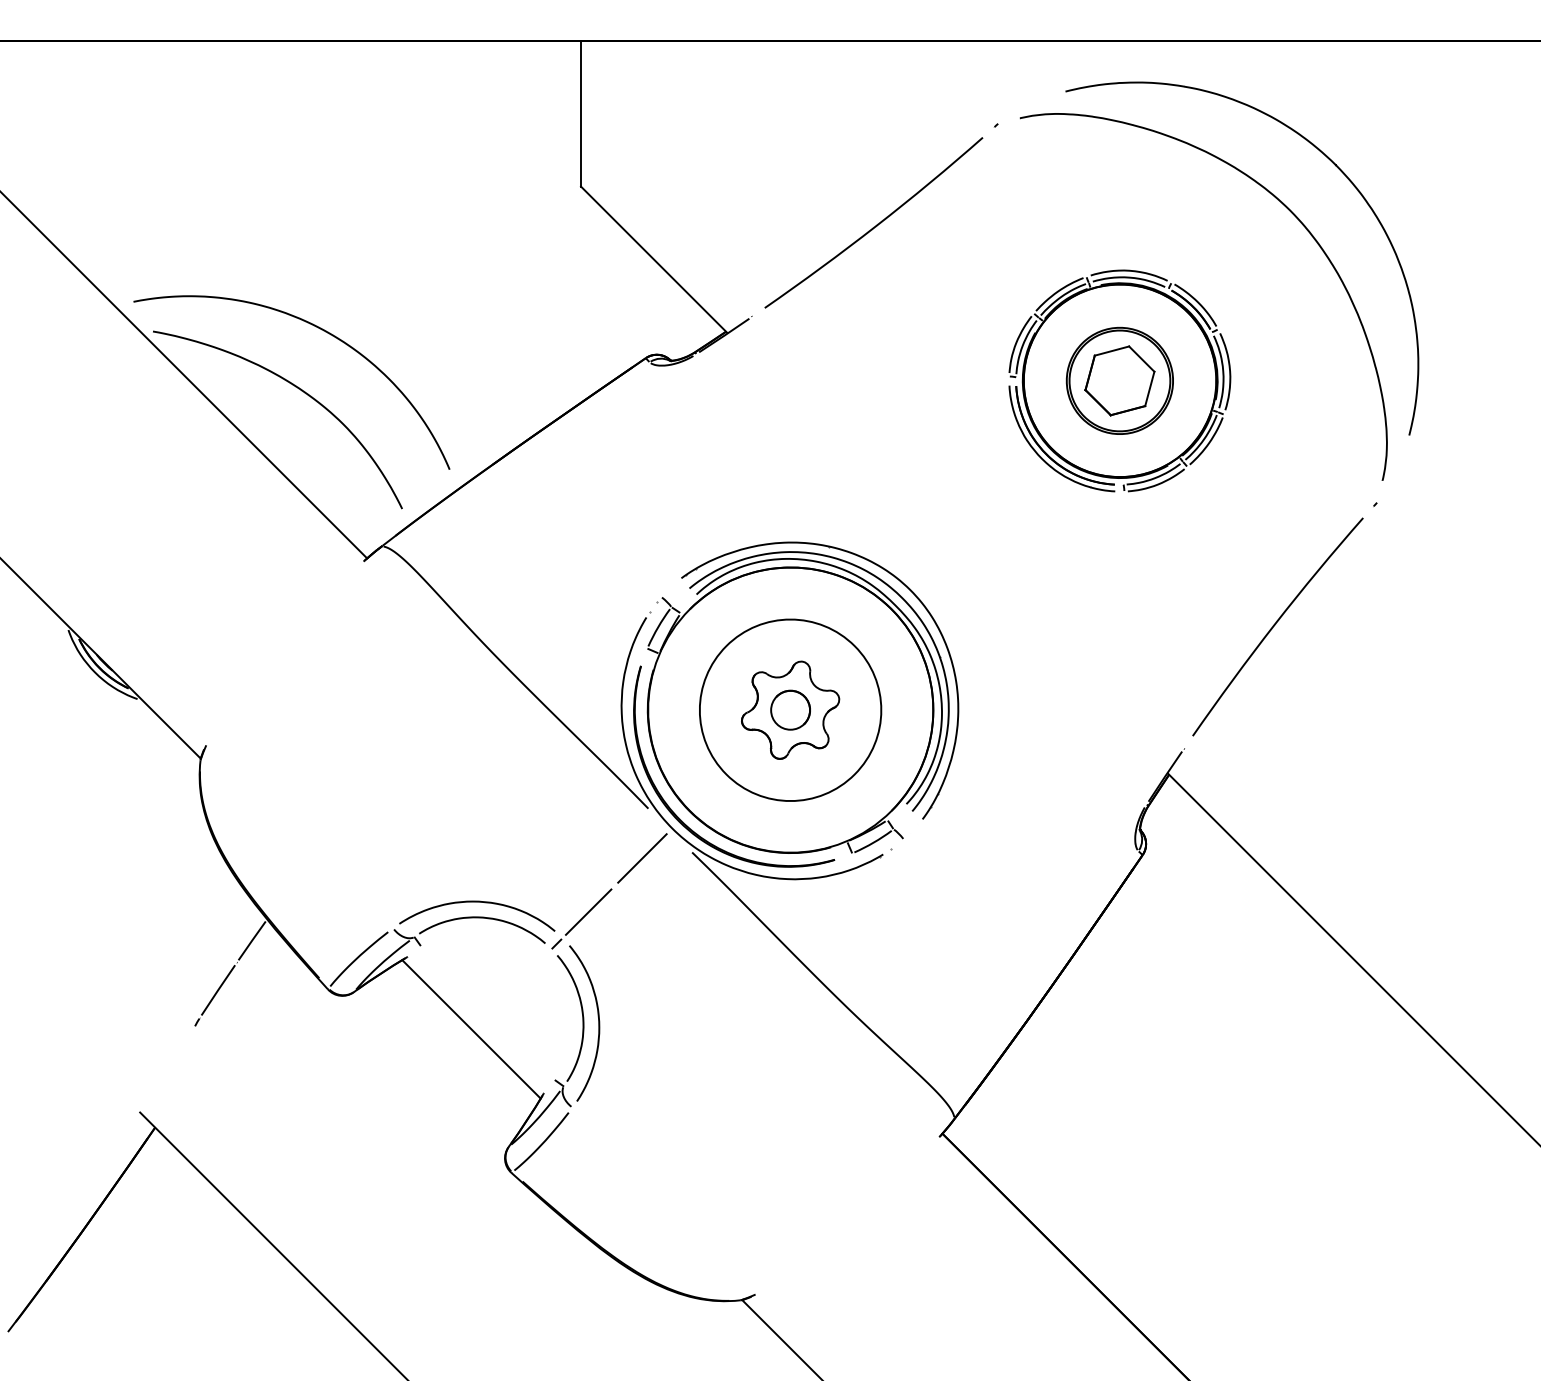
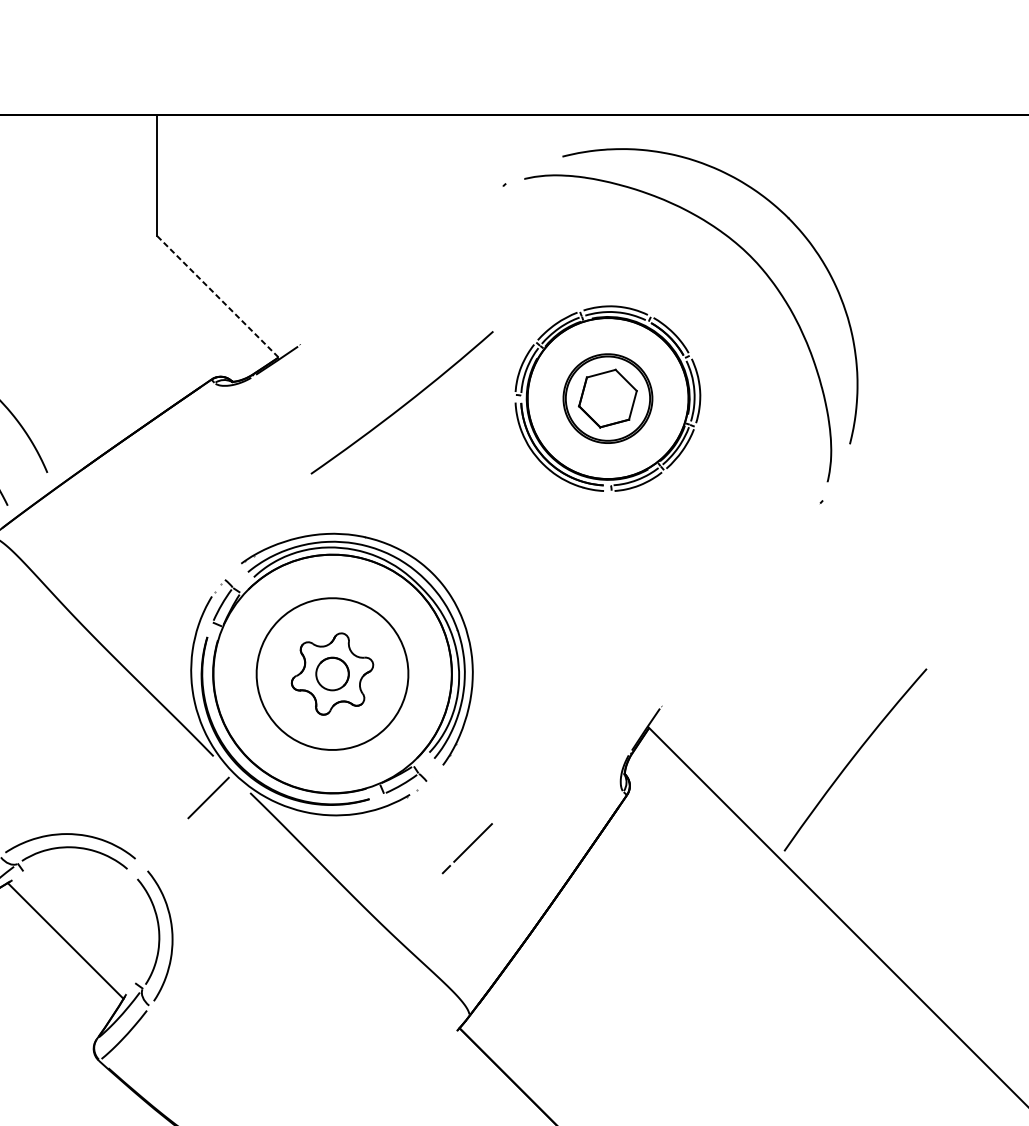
curve: (876, 224) -> (404, 404), moved
line: (654, 260) -> (218, 297), solid -> dashed
curve: (1276, 624) -> (854, 757), moved
line: (581, 918) -> (467, 848), moved

